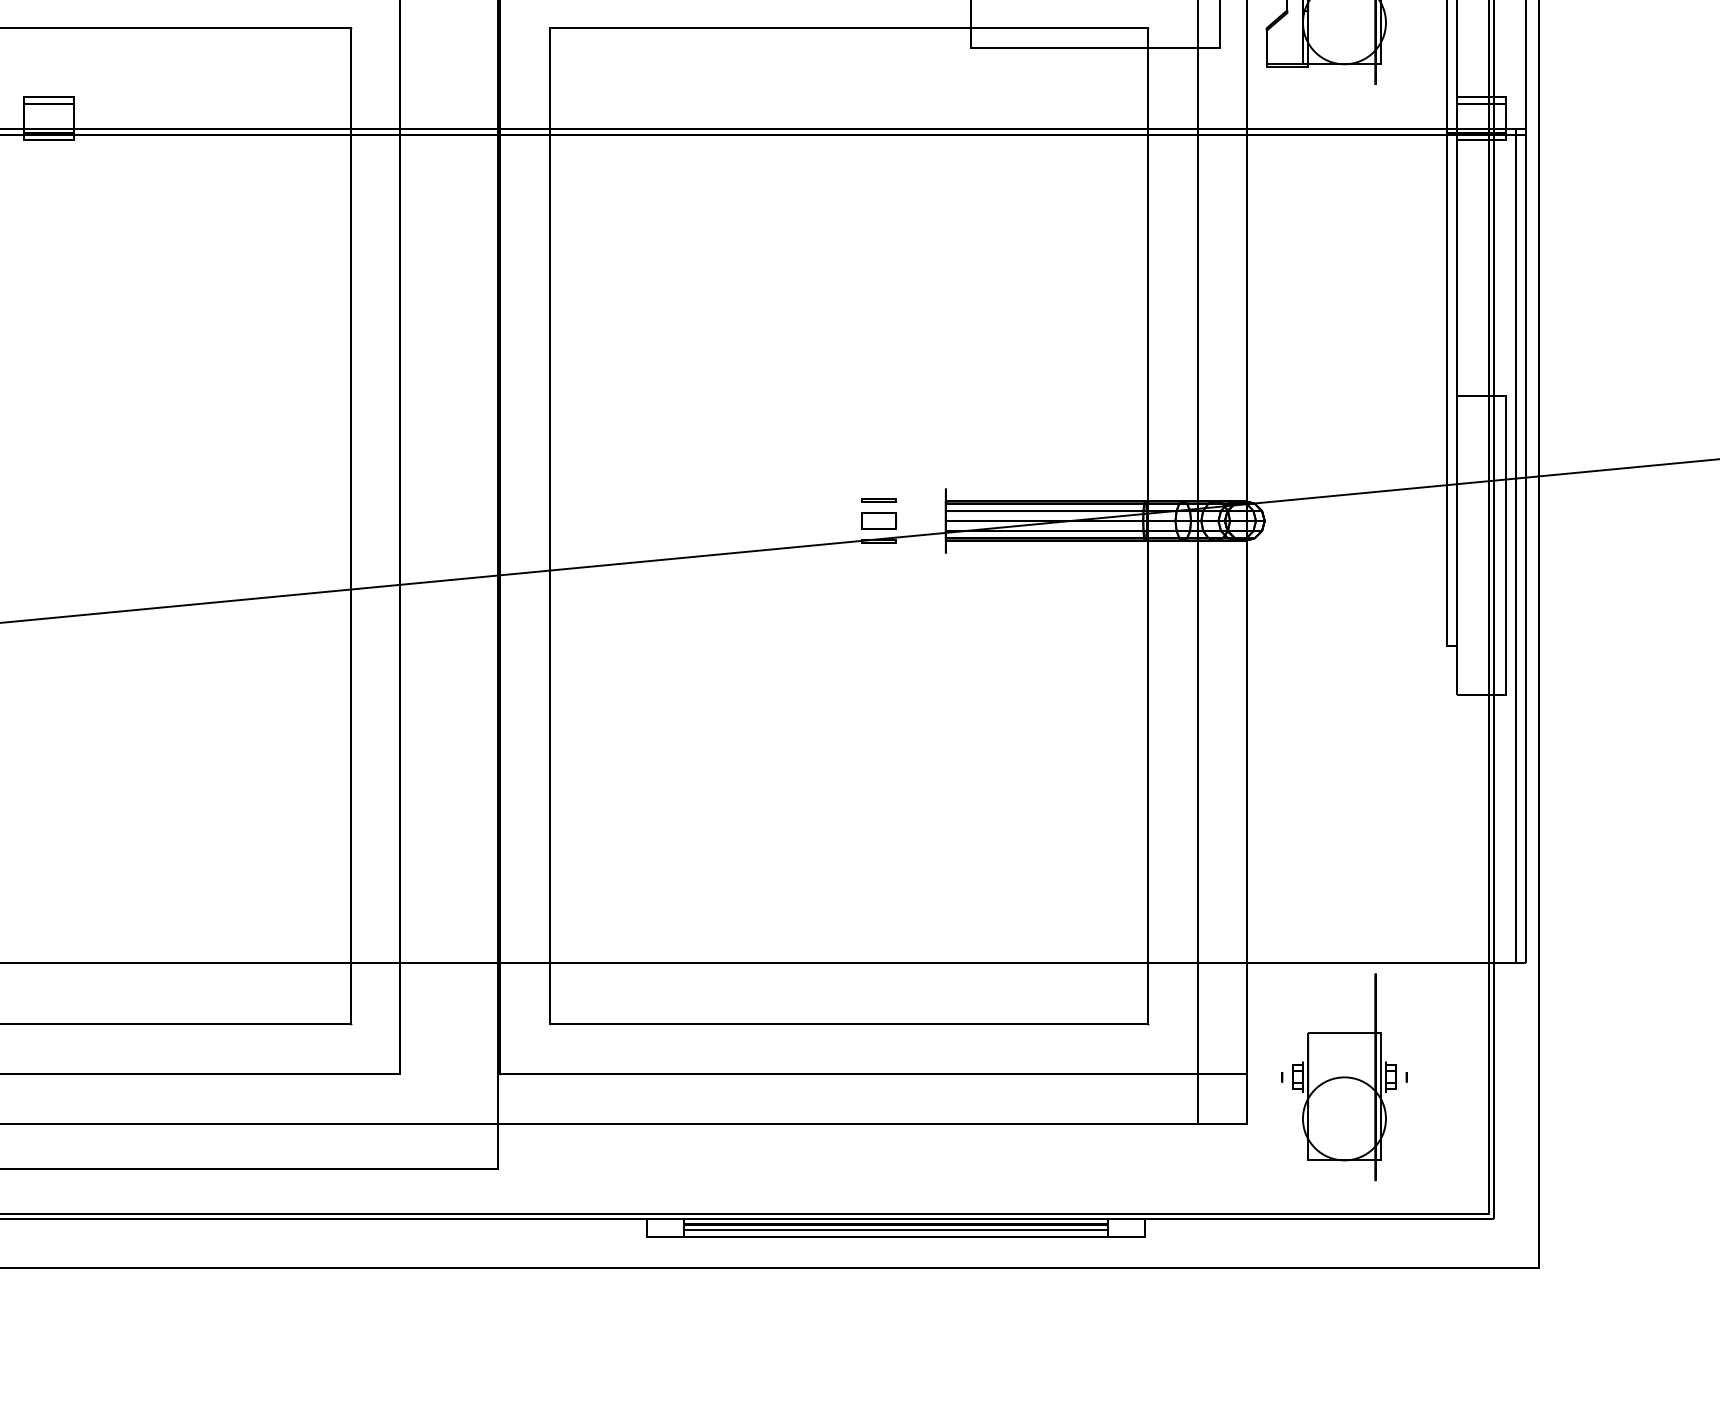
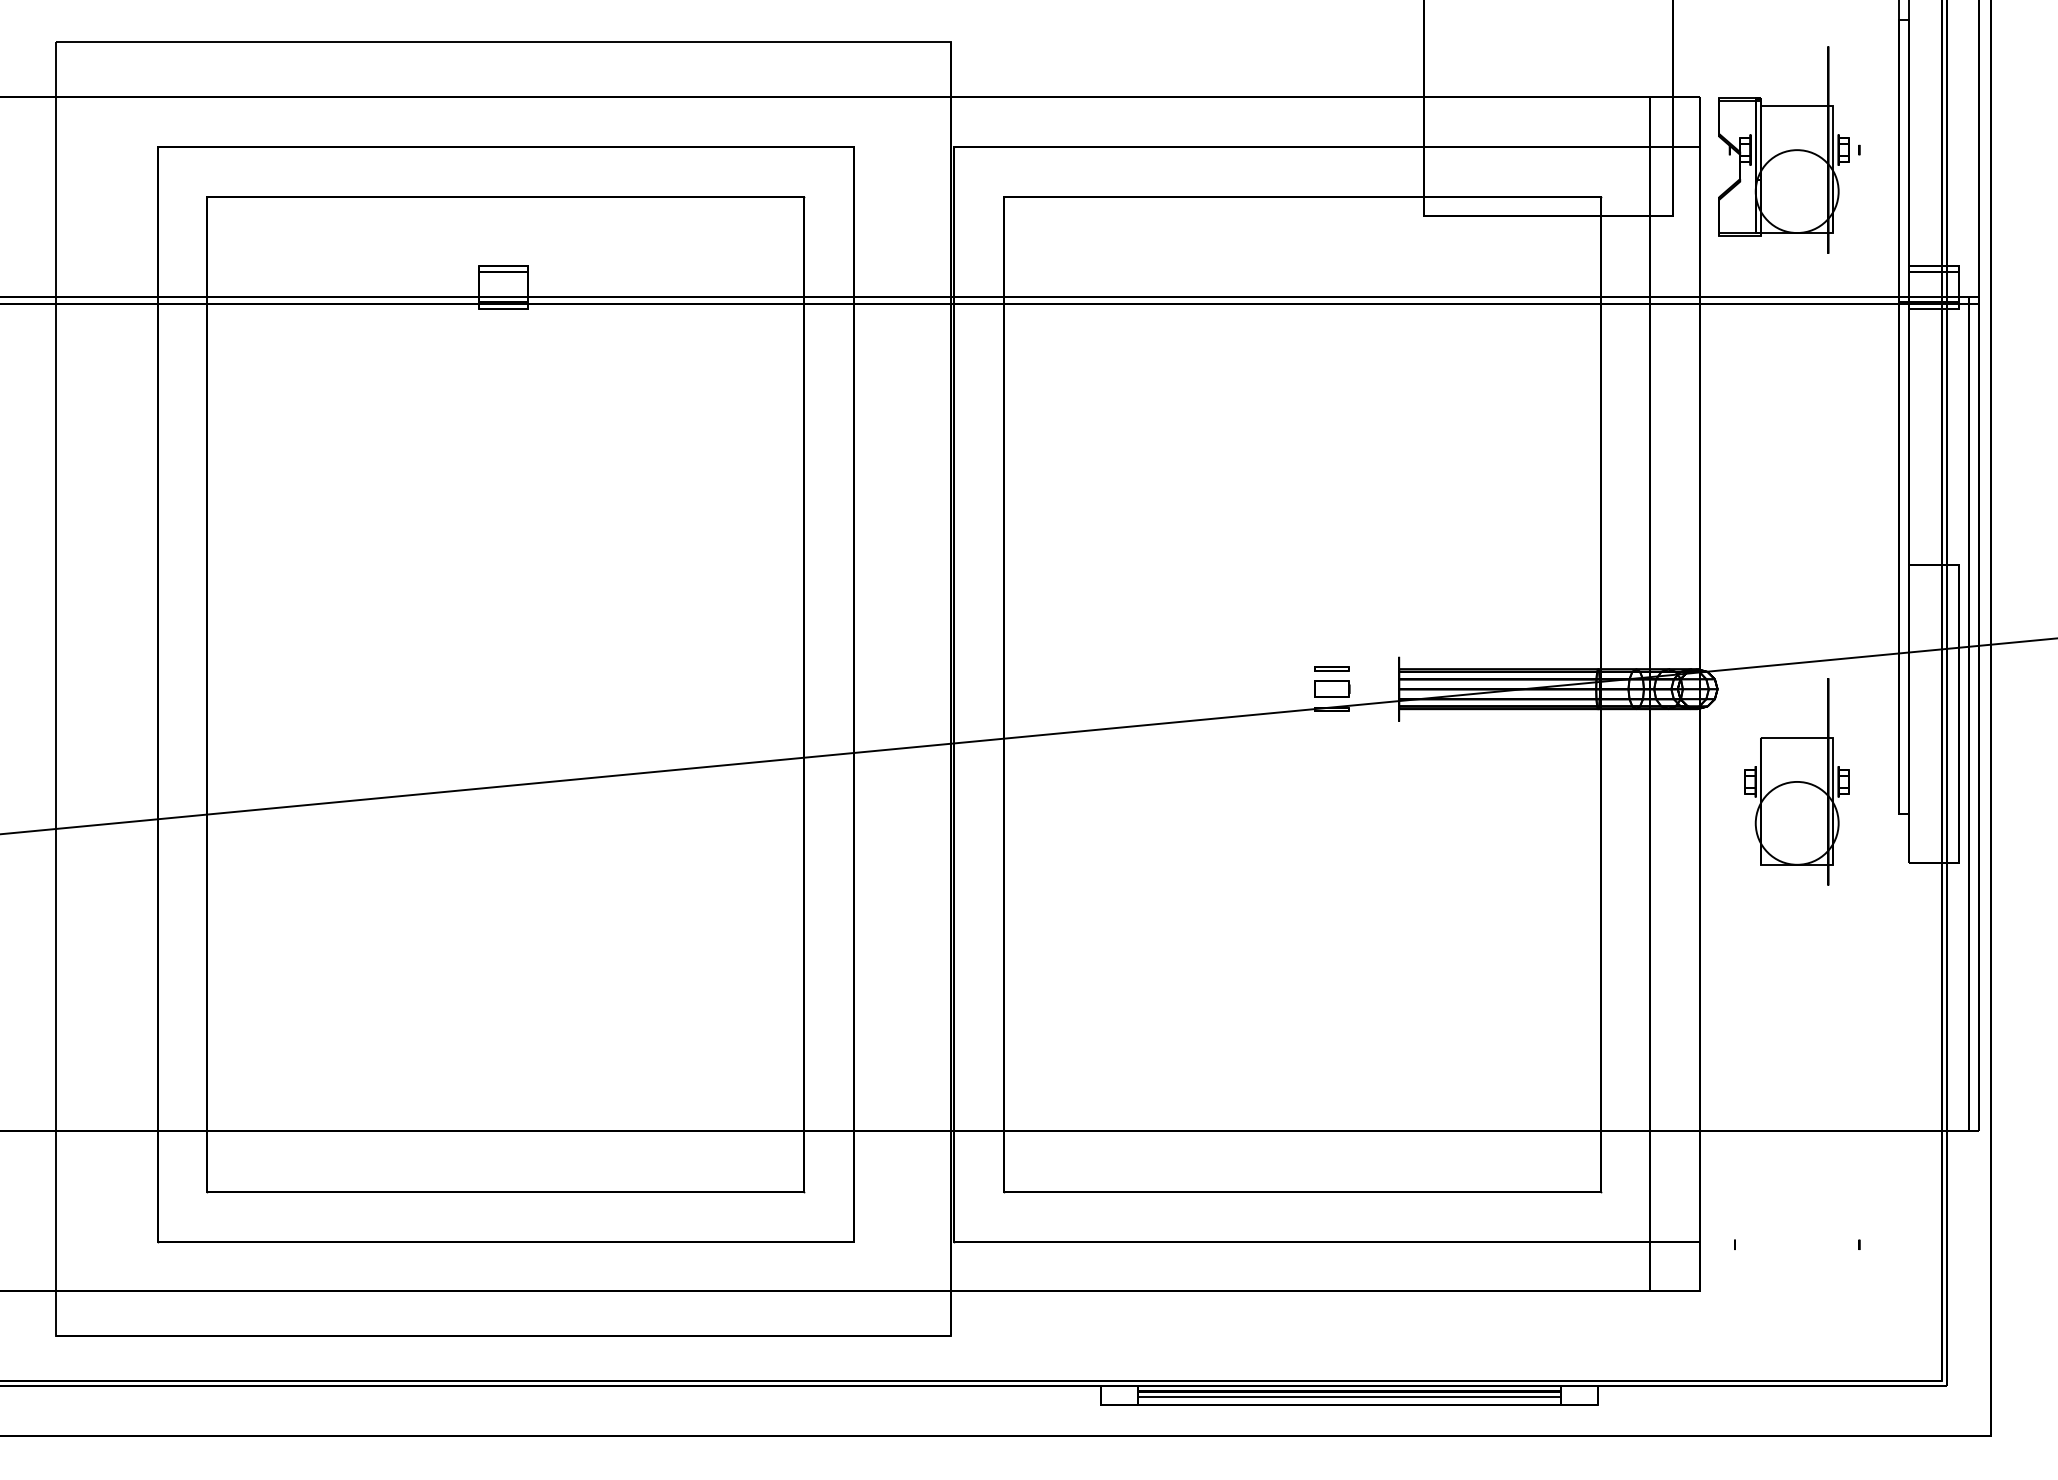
part: (1343, 1076) -> (1796, 781), moved

